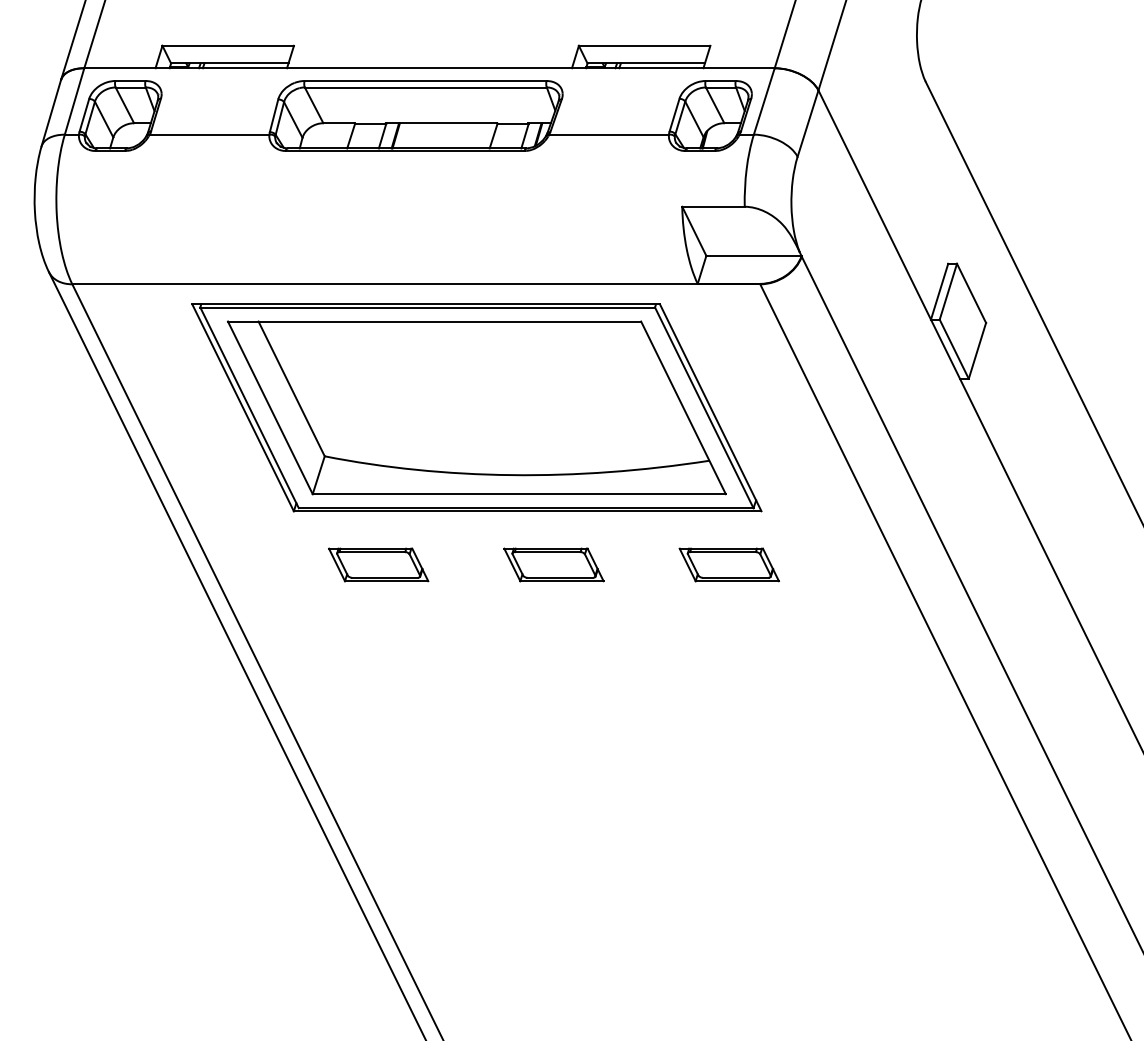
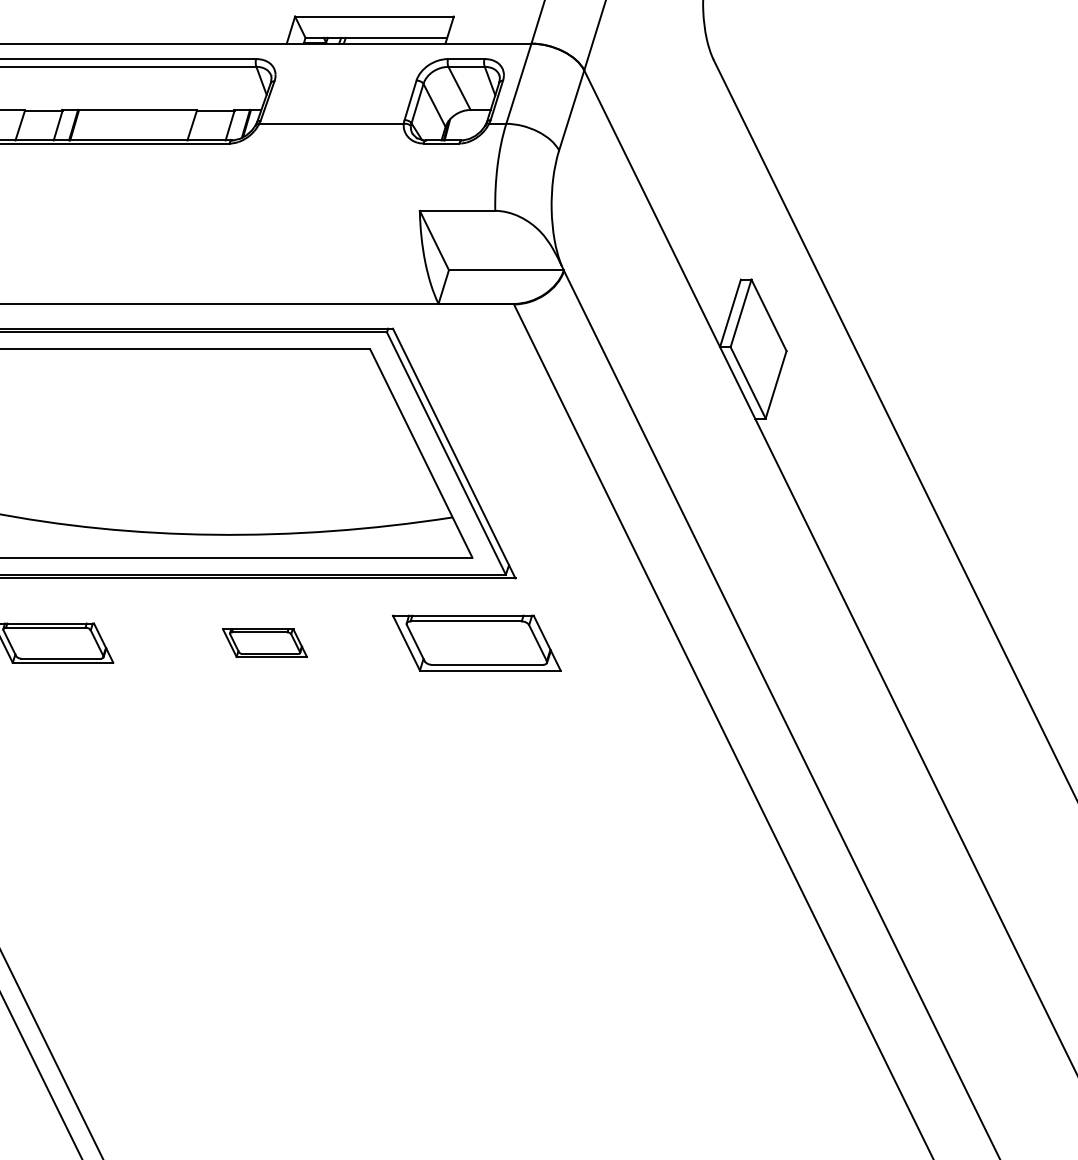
part: (553, 564) -> (264, 642), size x0.7
part: (728, 564) -> (475, 642), size x1.4

